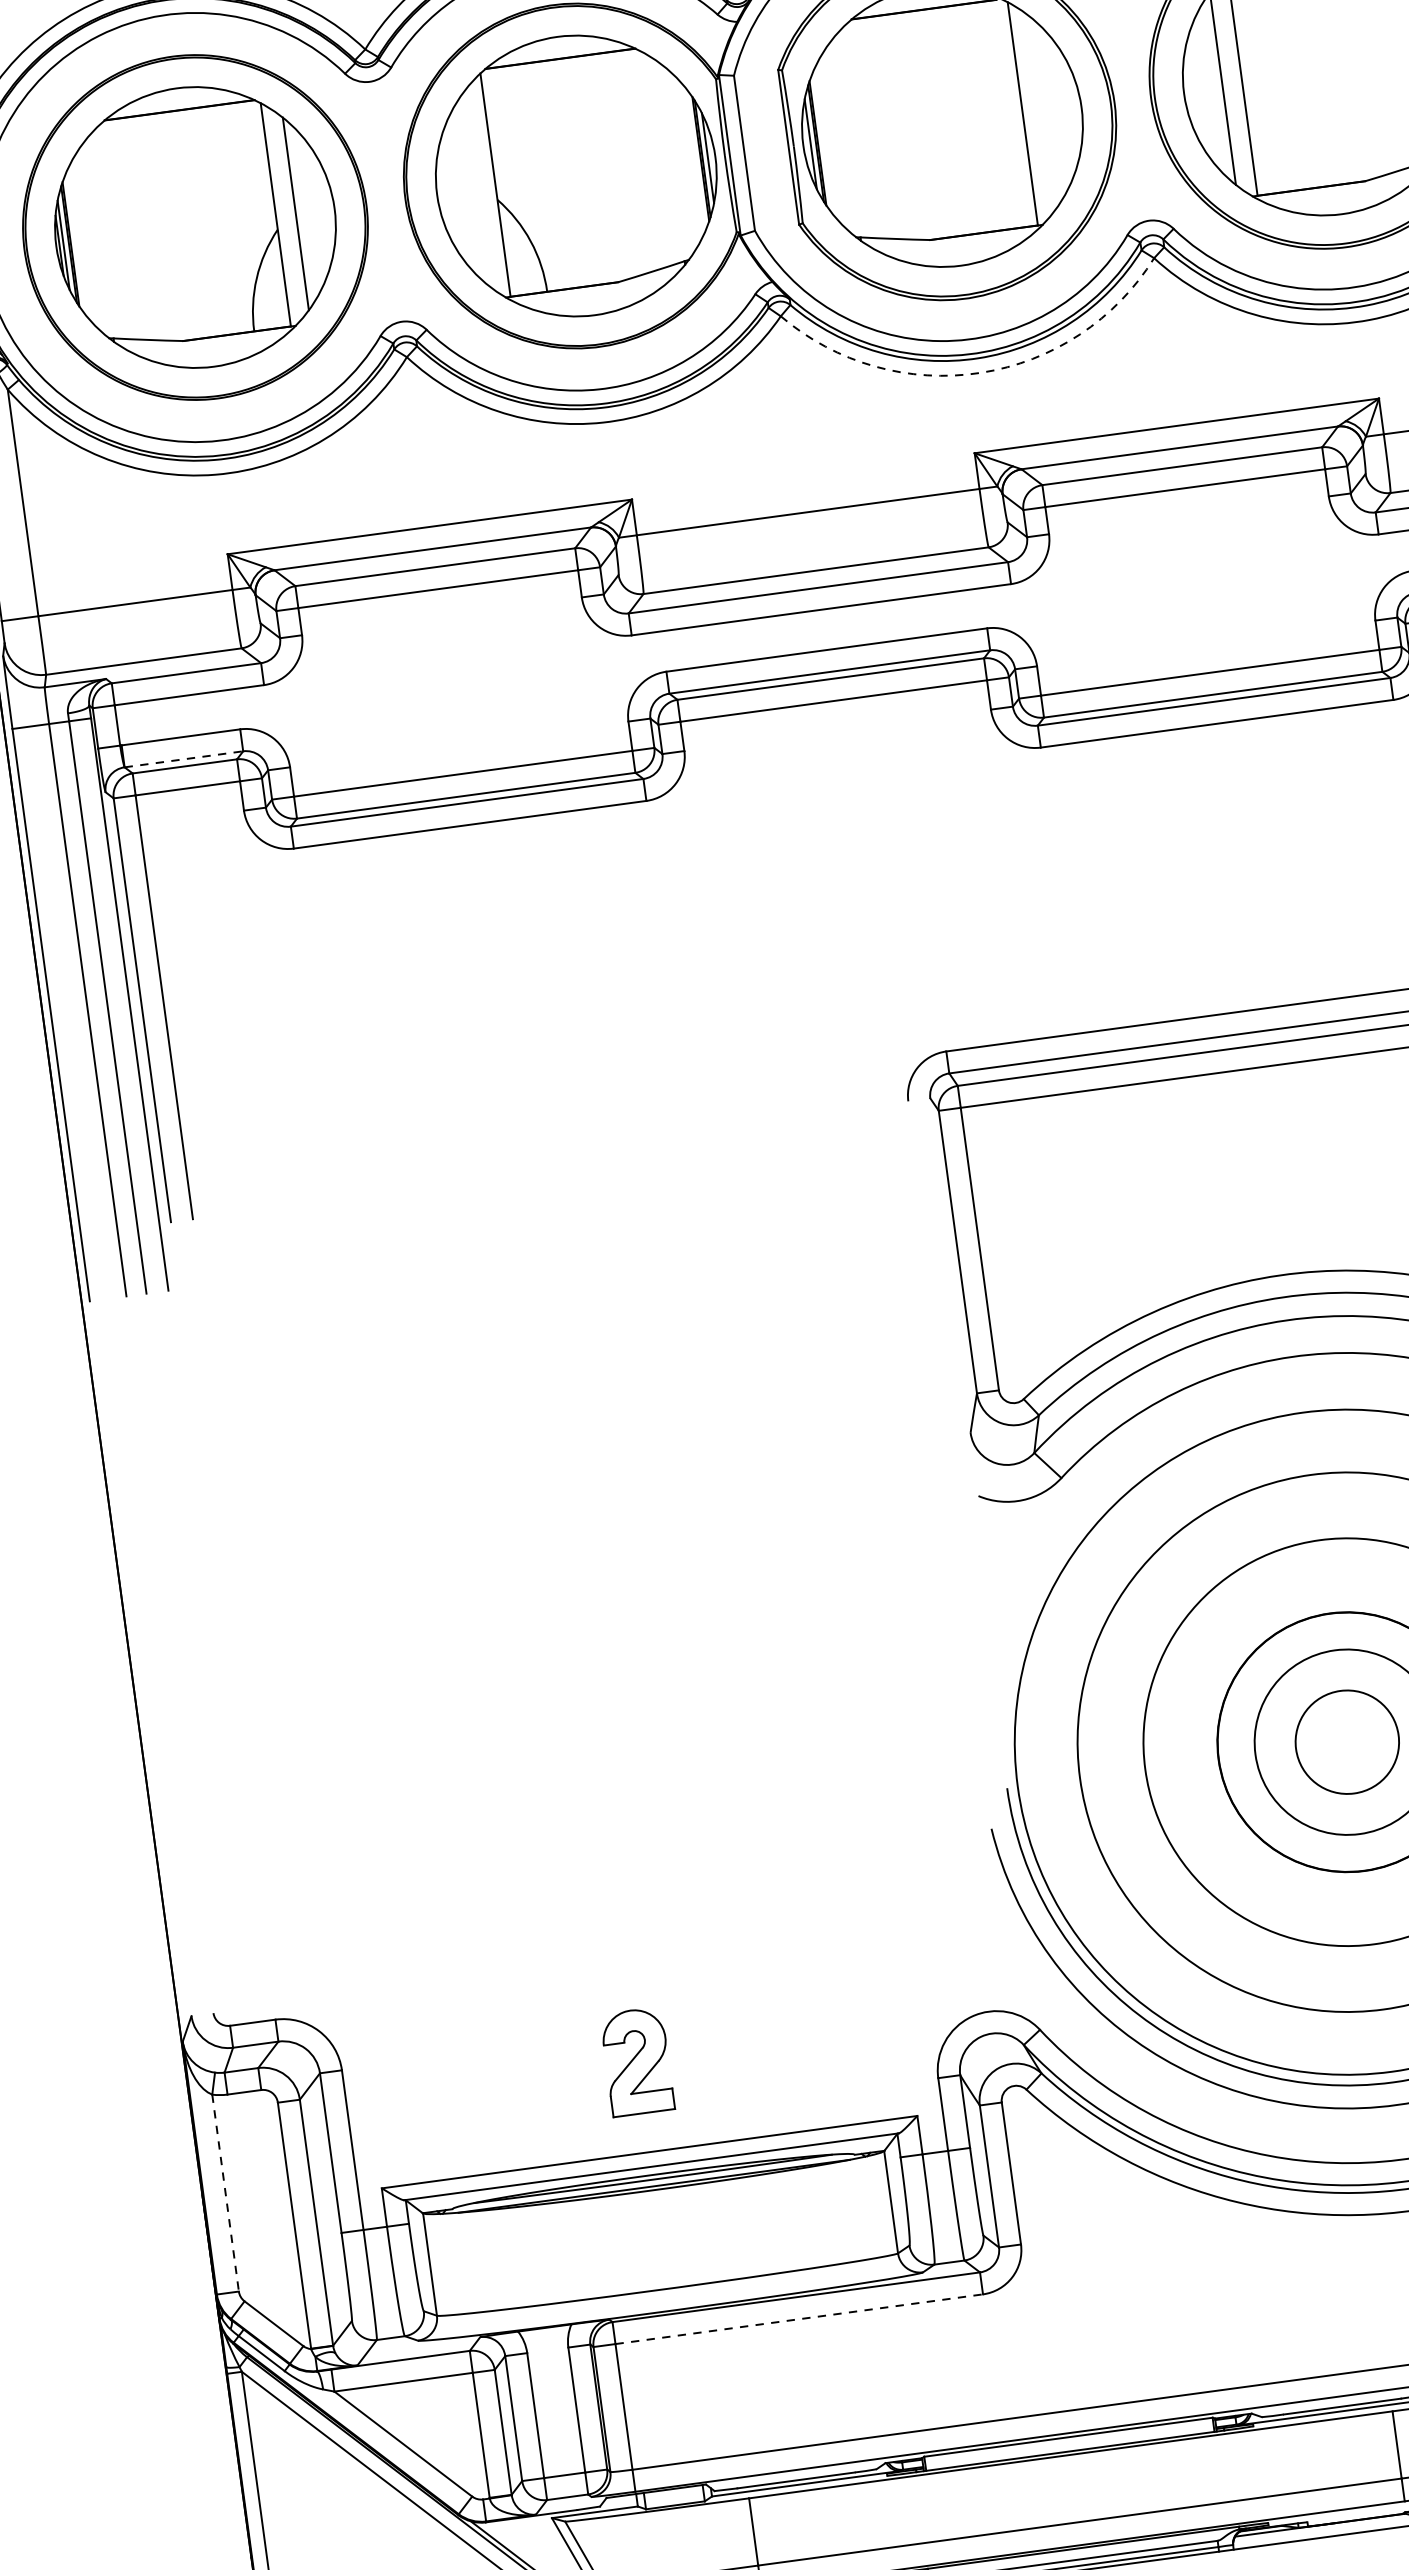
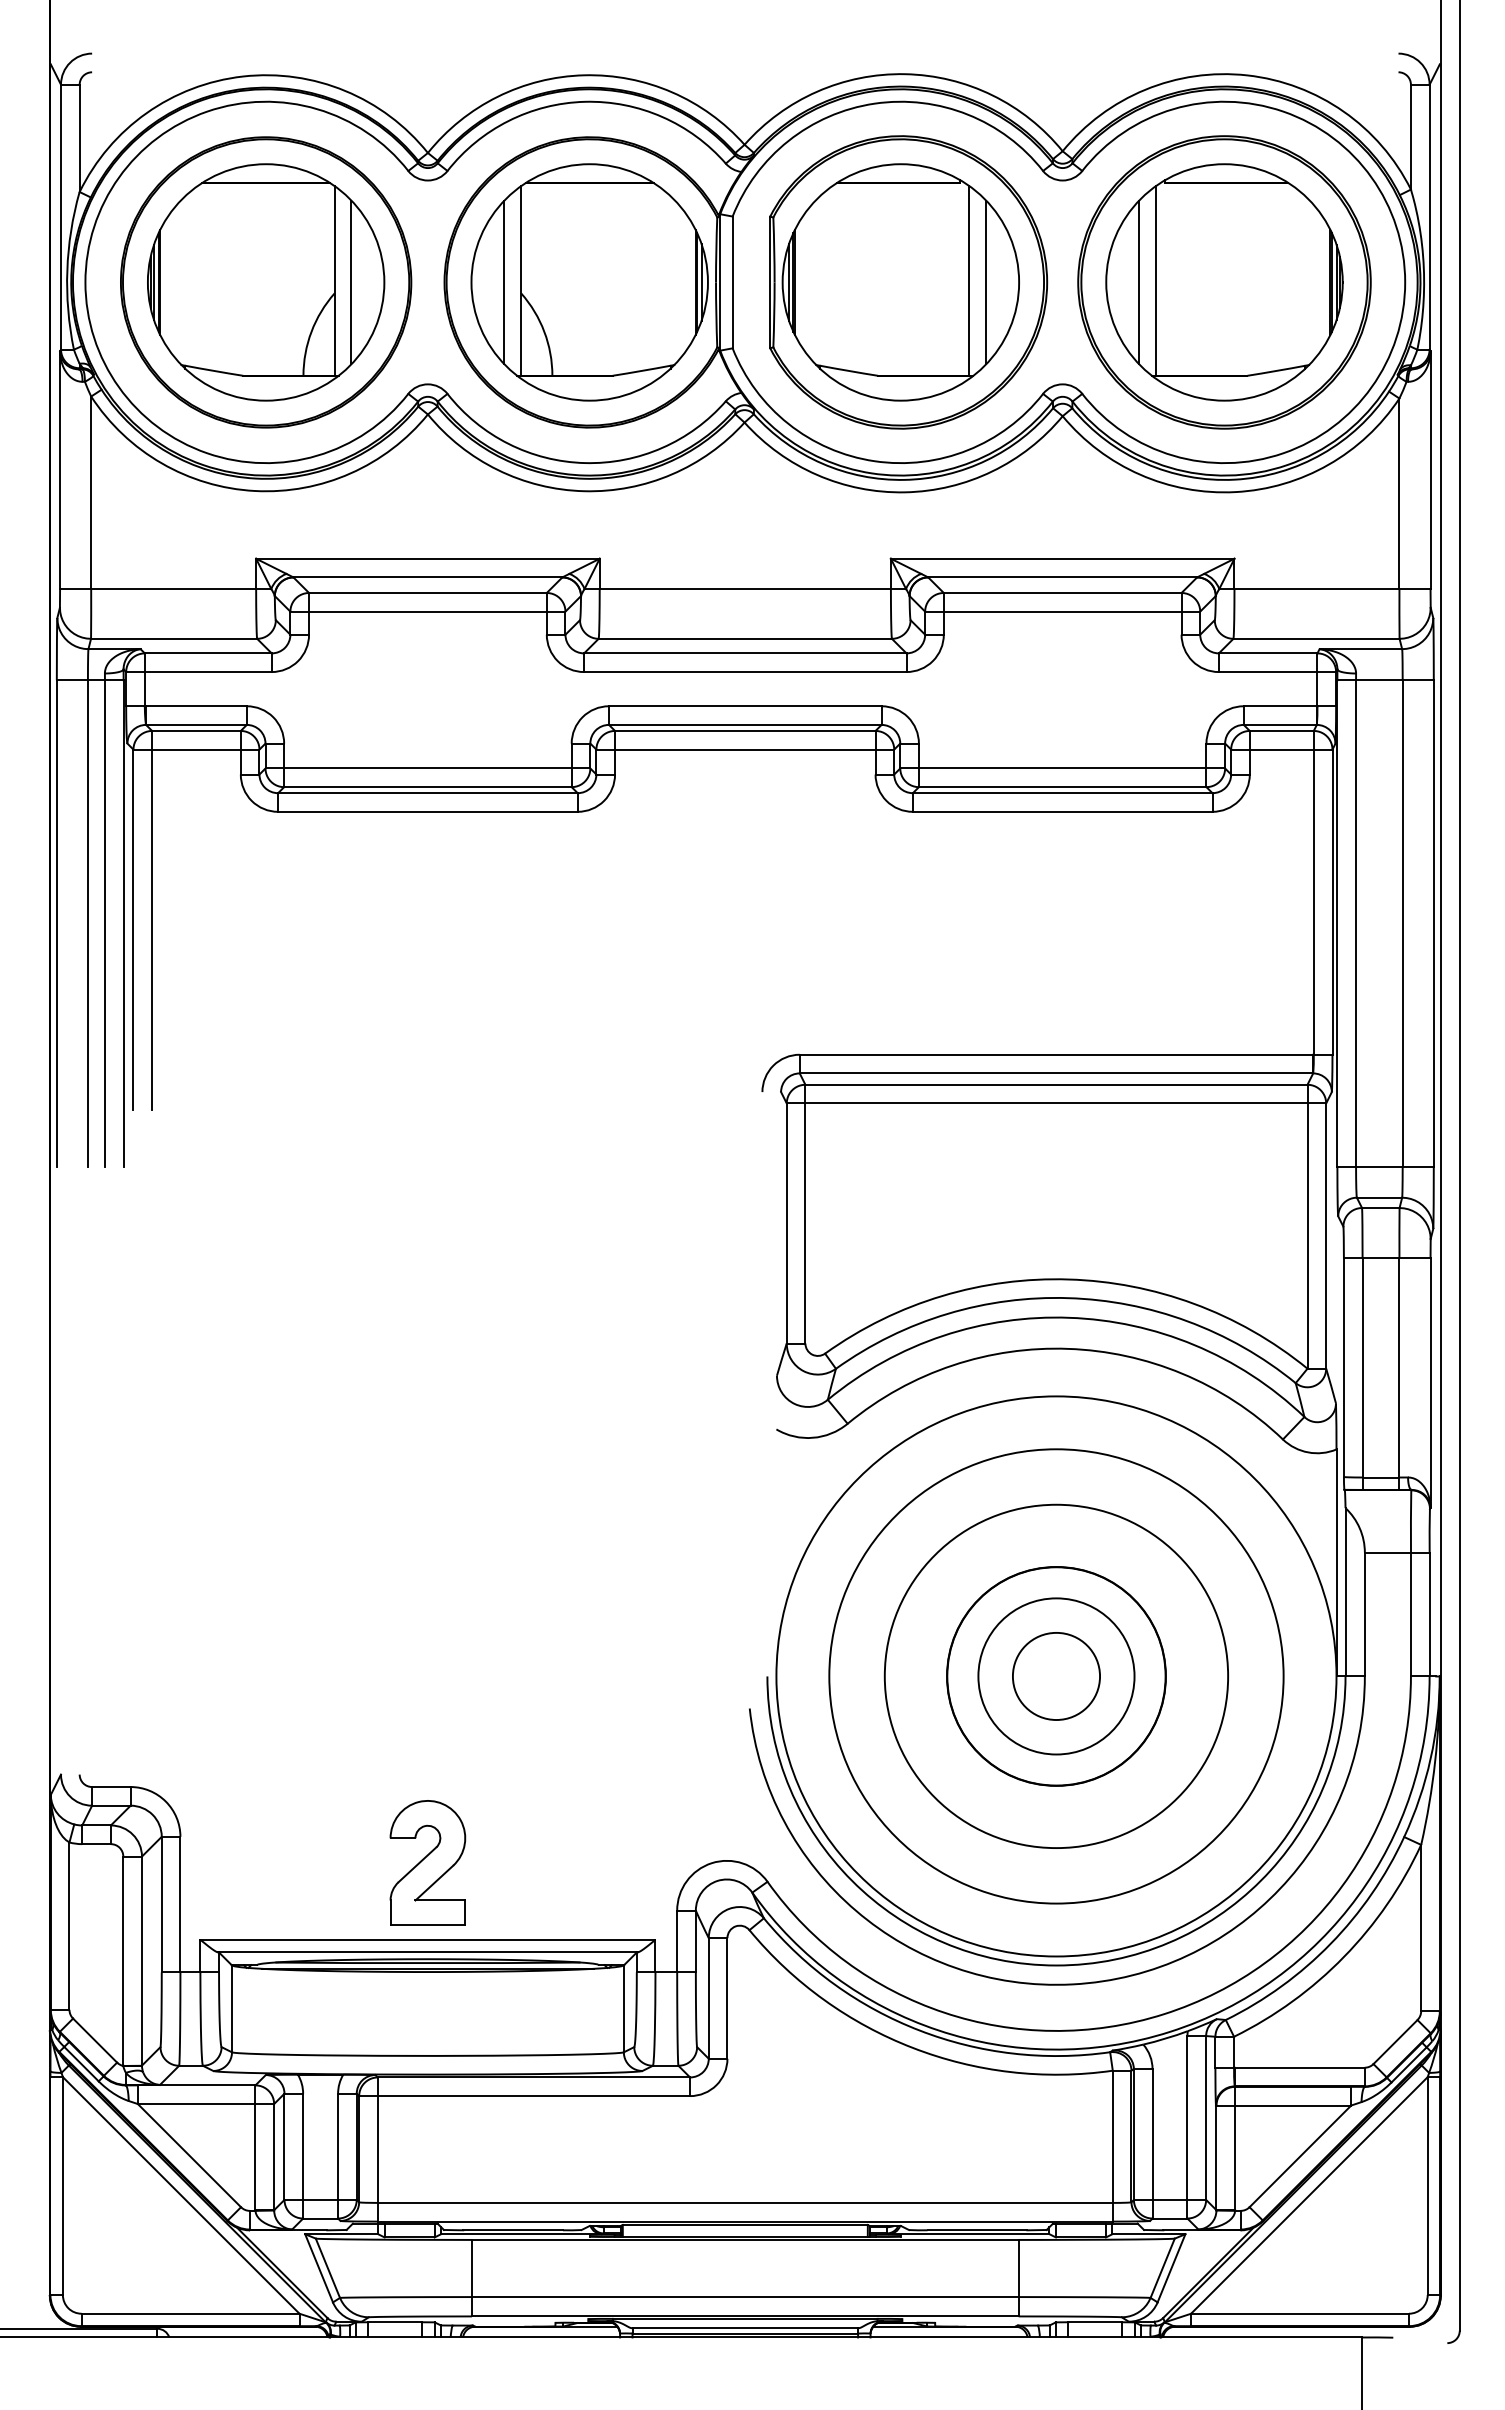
line: (1043, 112) -> (986, 282), added
line: (476, 189) -> (504, 282), added
arc: (981, 372) -> (905, 492), dashed -> solid
line: (183, 758) -> (196, 724), dashed -> solid
part: (636, 2061) -> (427, 1862), size x1.43
line: (225, 2193) -> (69, 1926), dashed -> solid
line: (799, 2319) -> (534, 2096), dashed -> solid

